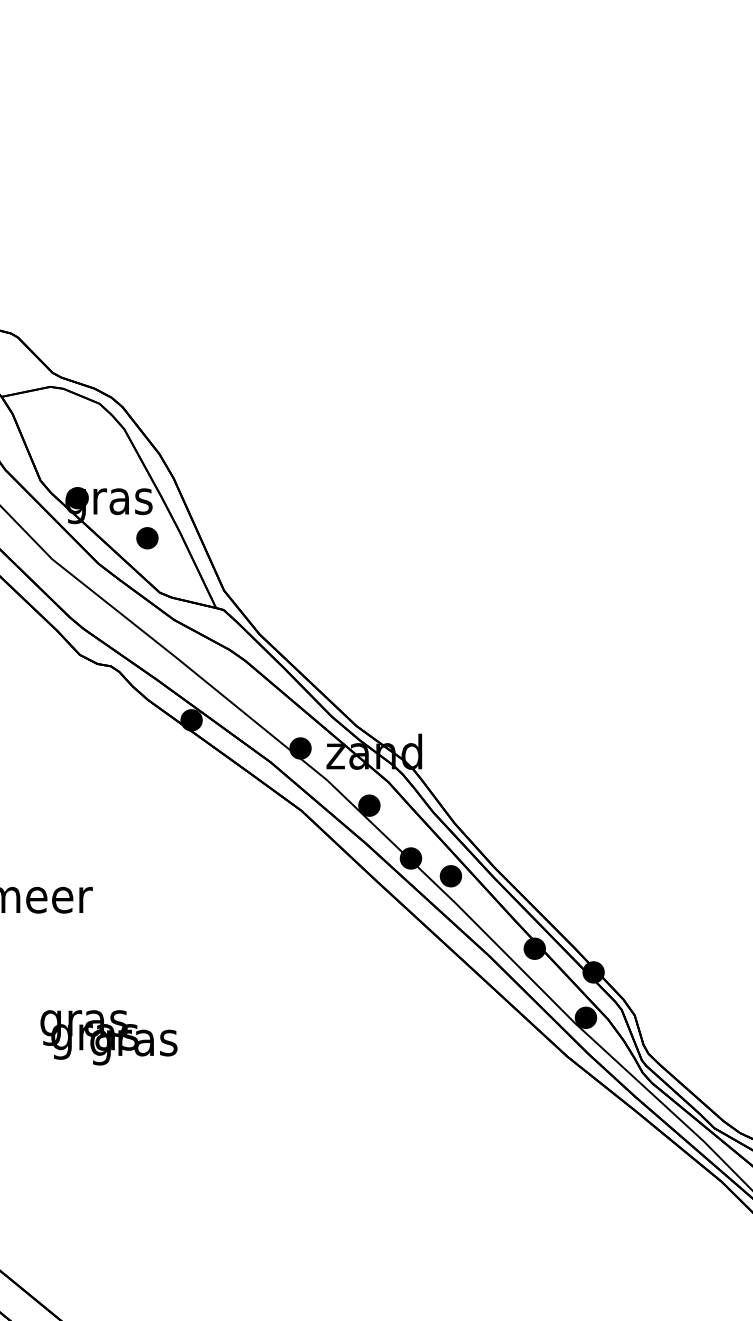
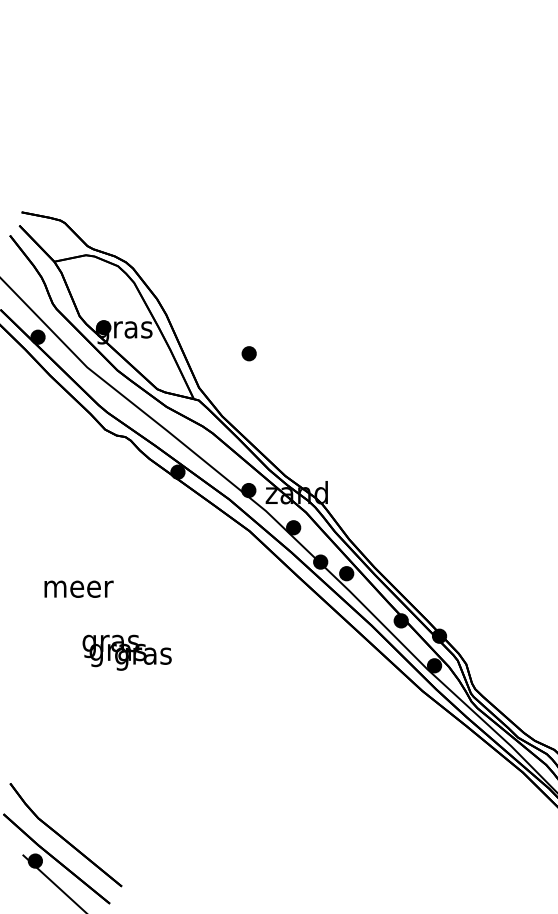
part: (146, 537) -> (248, 353), moved
text: (107, 1037) -> (126, 652), moved

